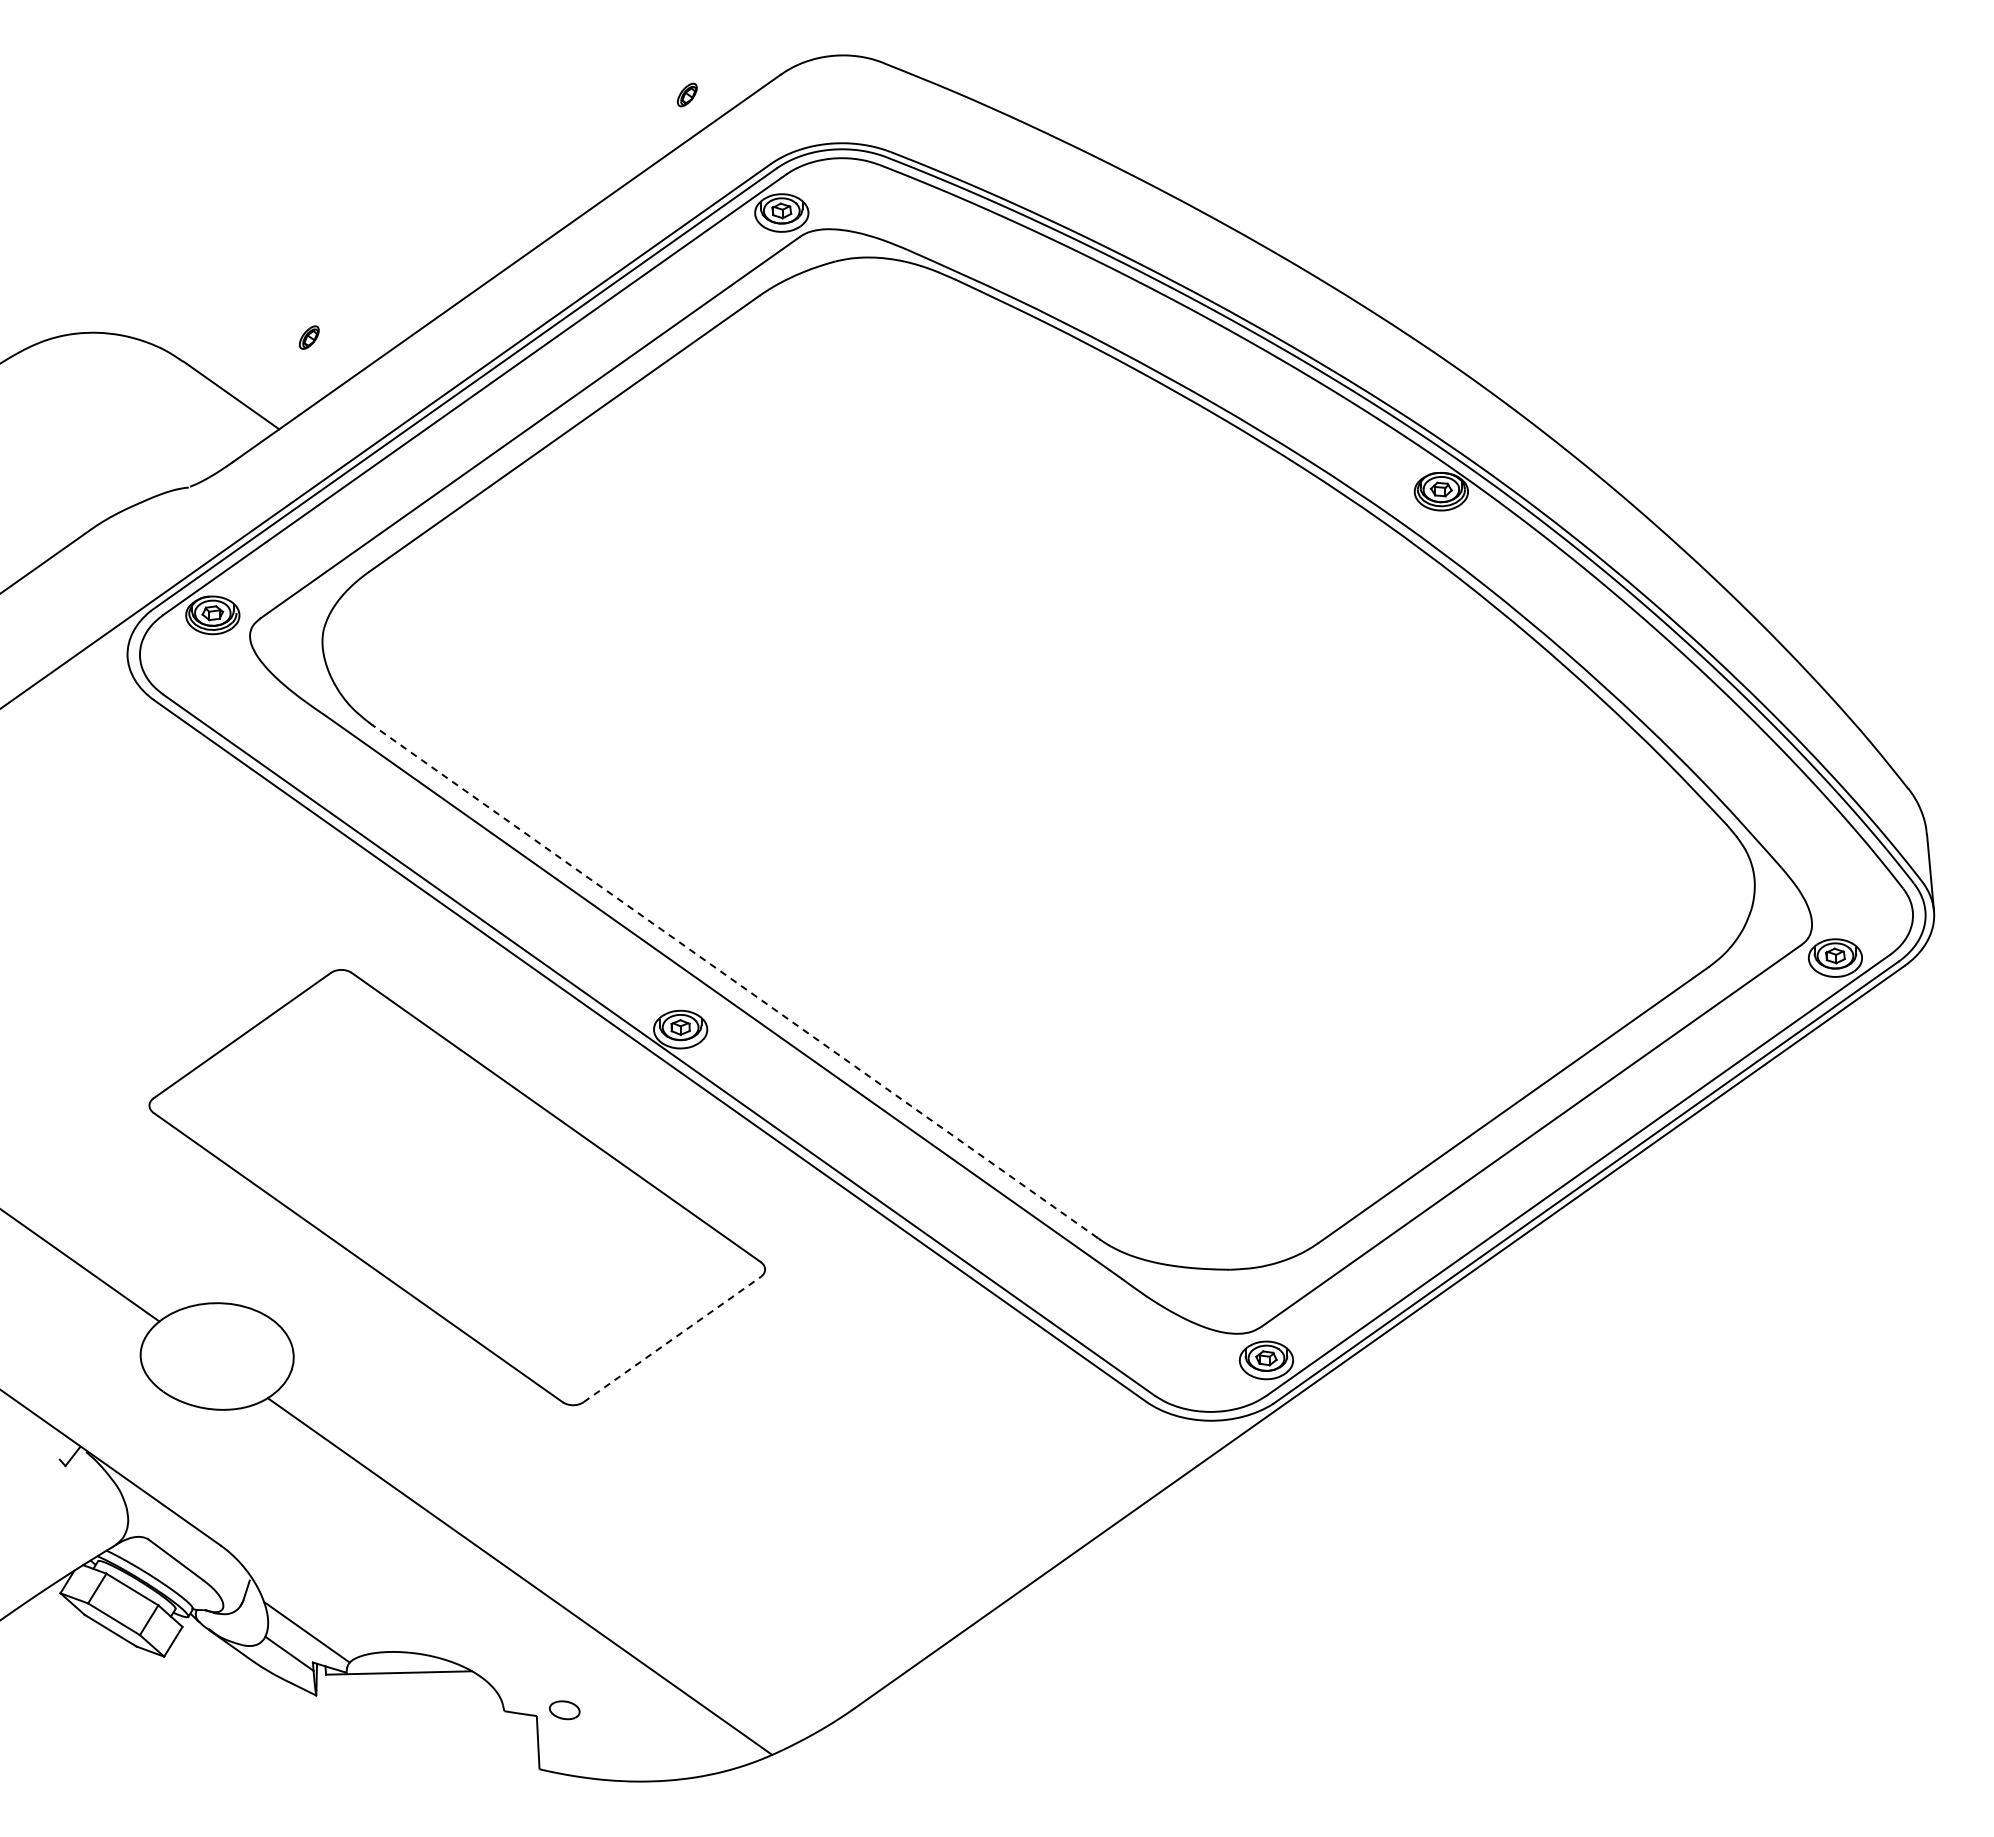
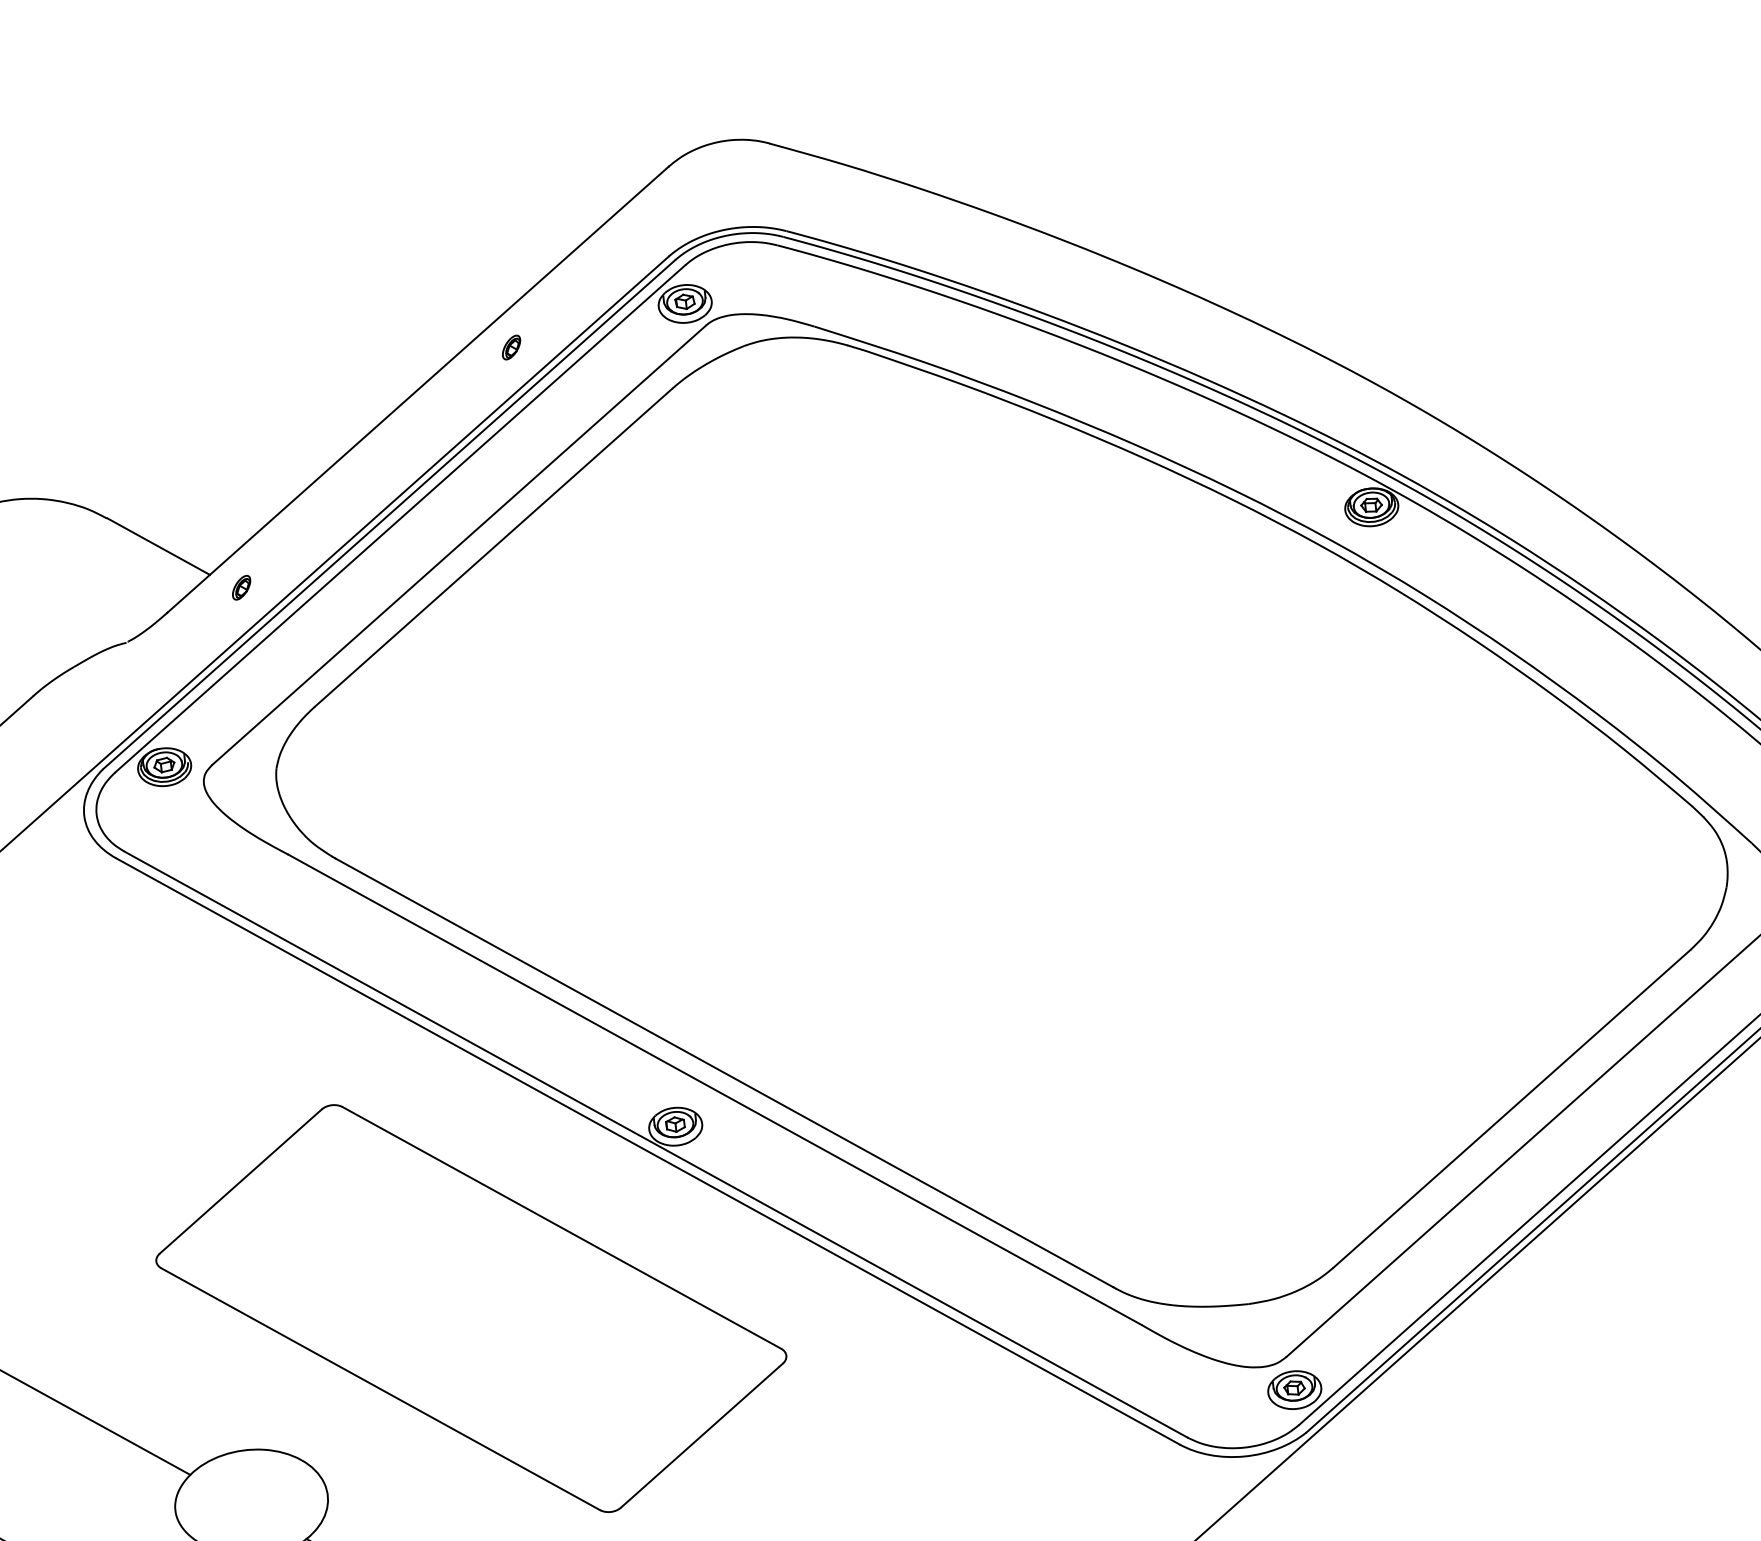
part: (687, 94) -> (511, 347), moved
part: (309, 337) -> (241, 587), moved
line: (734, 981) -> (723, 1072), dashed -> solid
line: (672, 1339) -> (702, 1435), dashed -> solid

